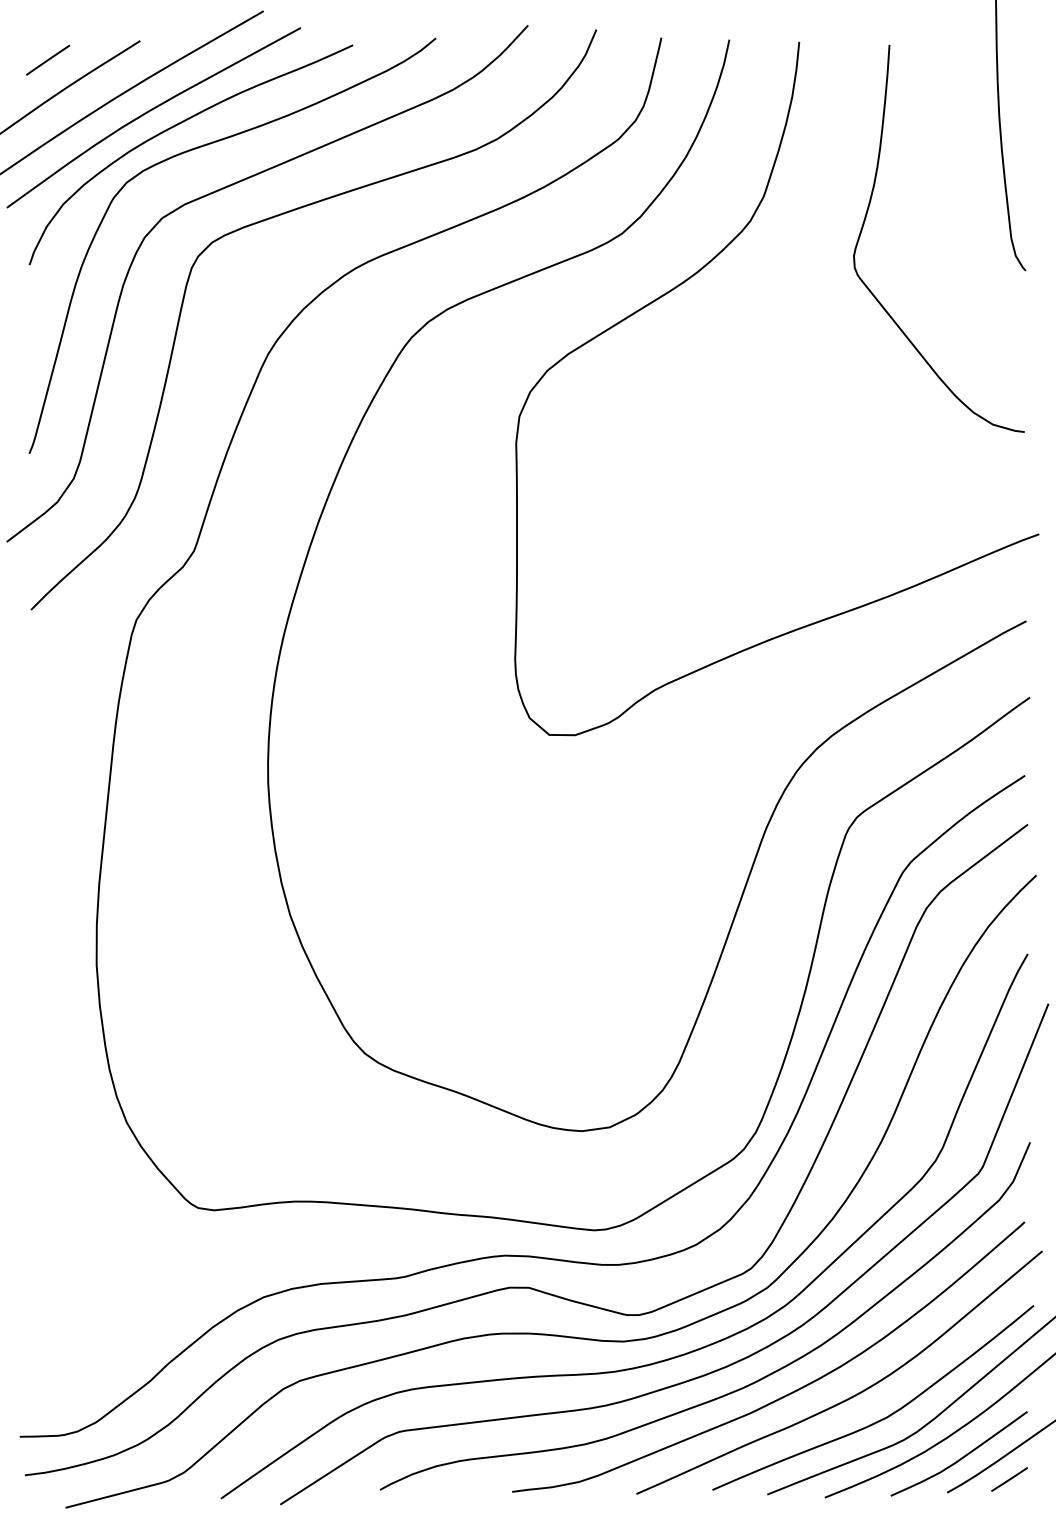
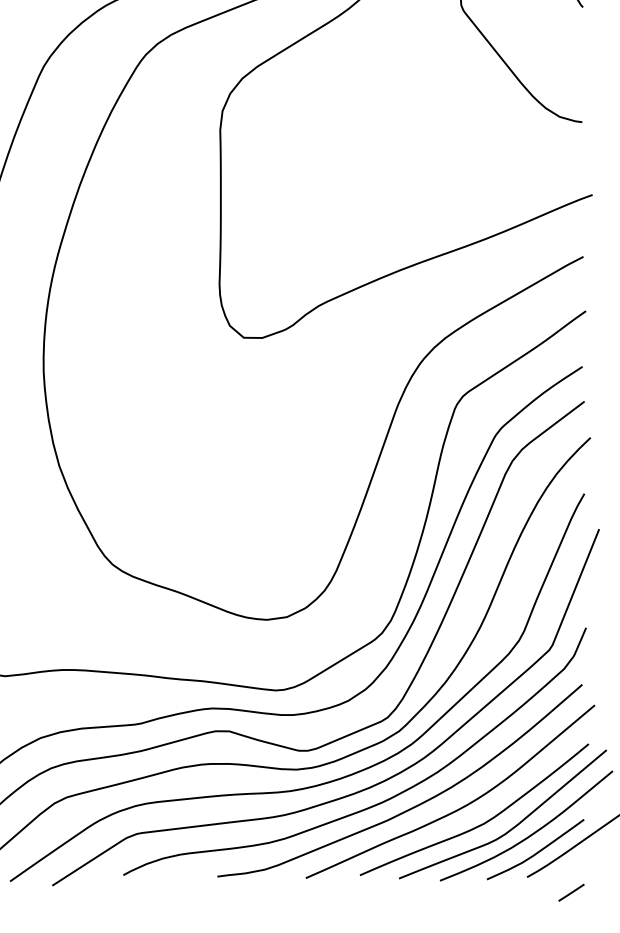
line: (1009, 1479) -> (571, 892), moved

